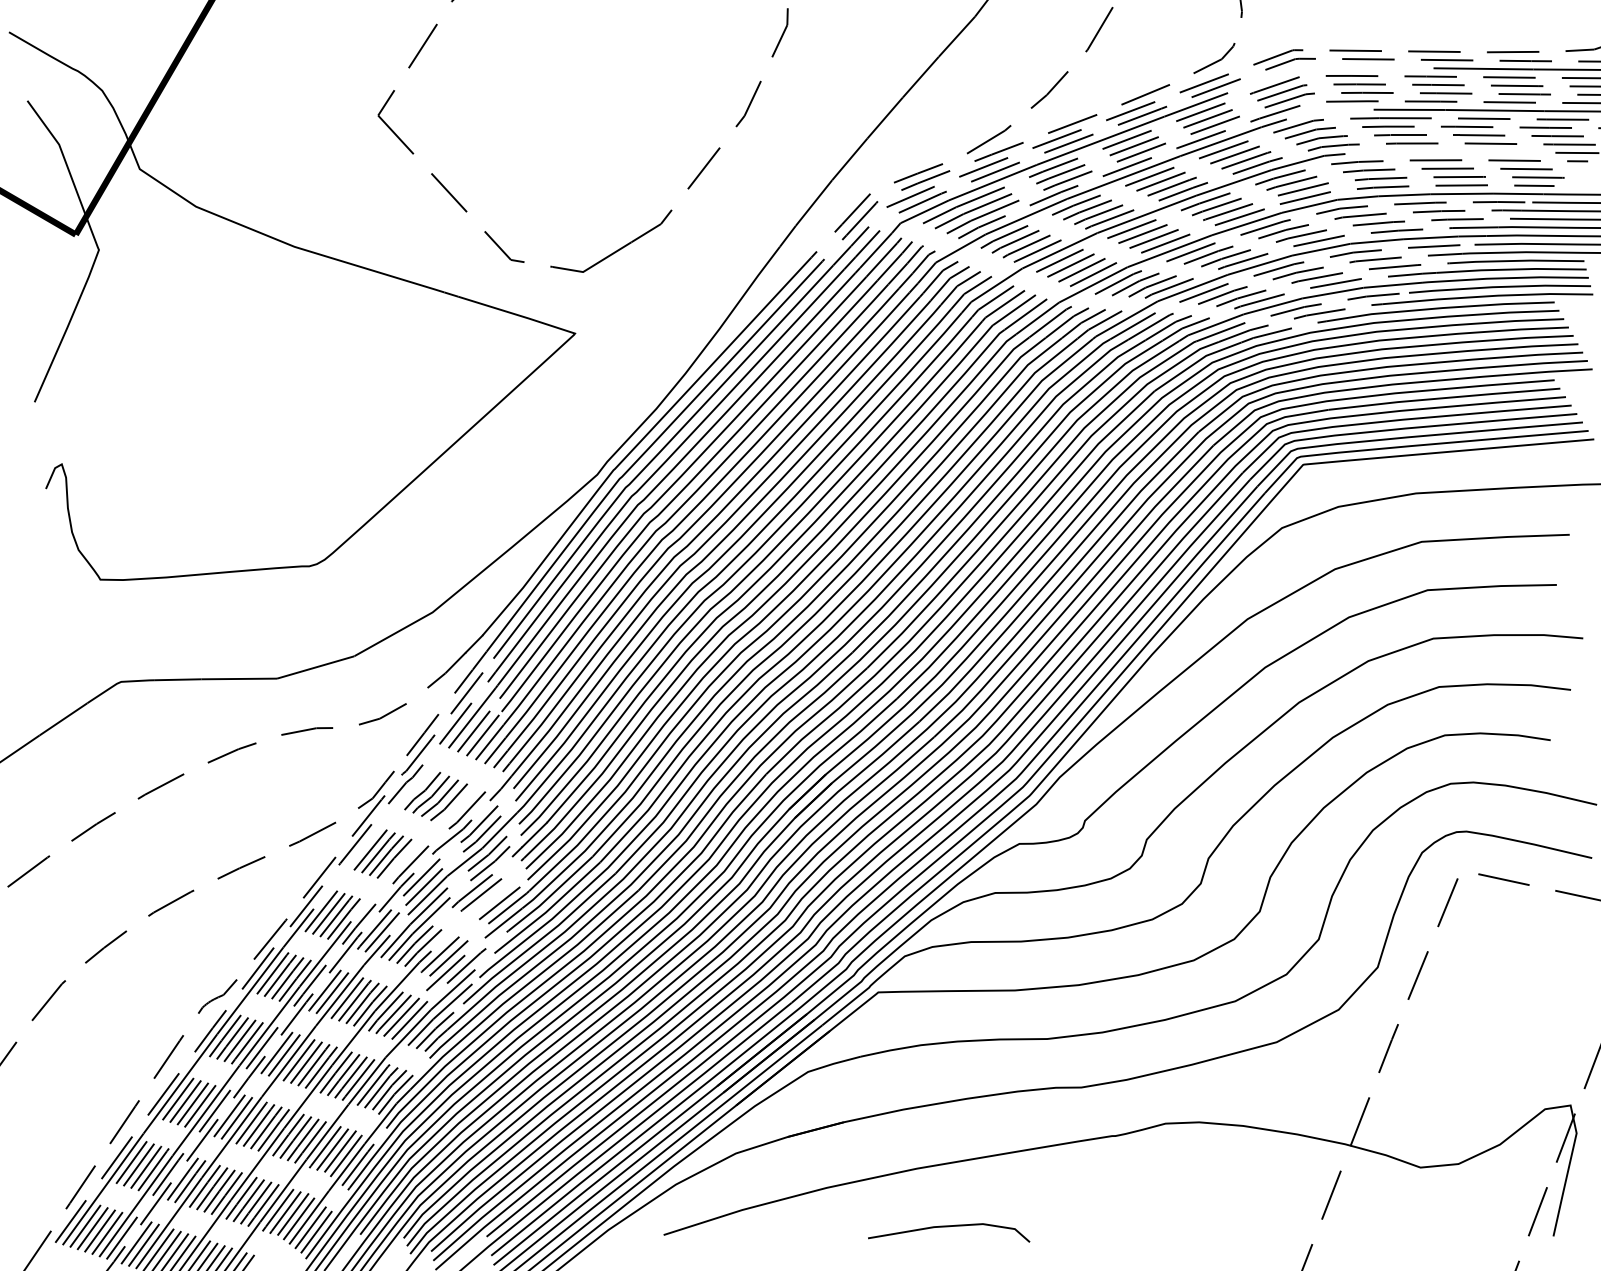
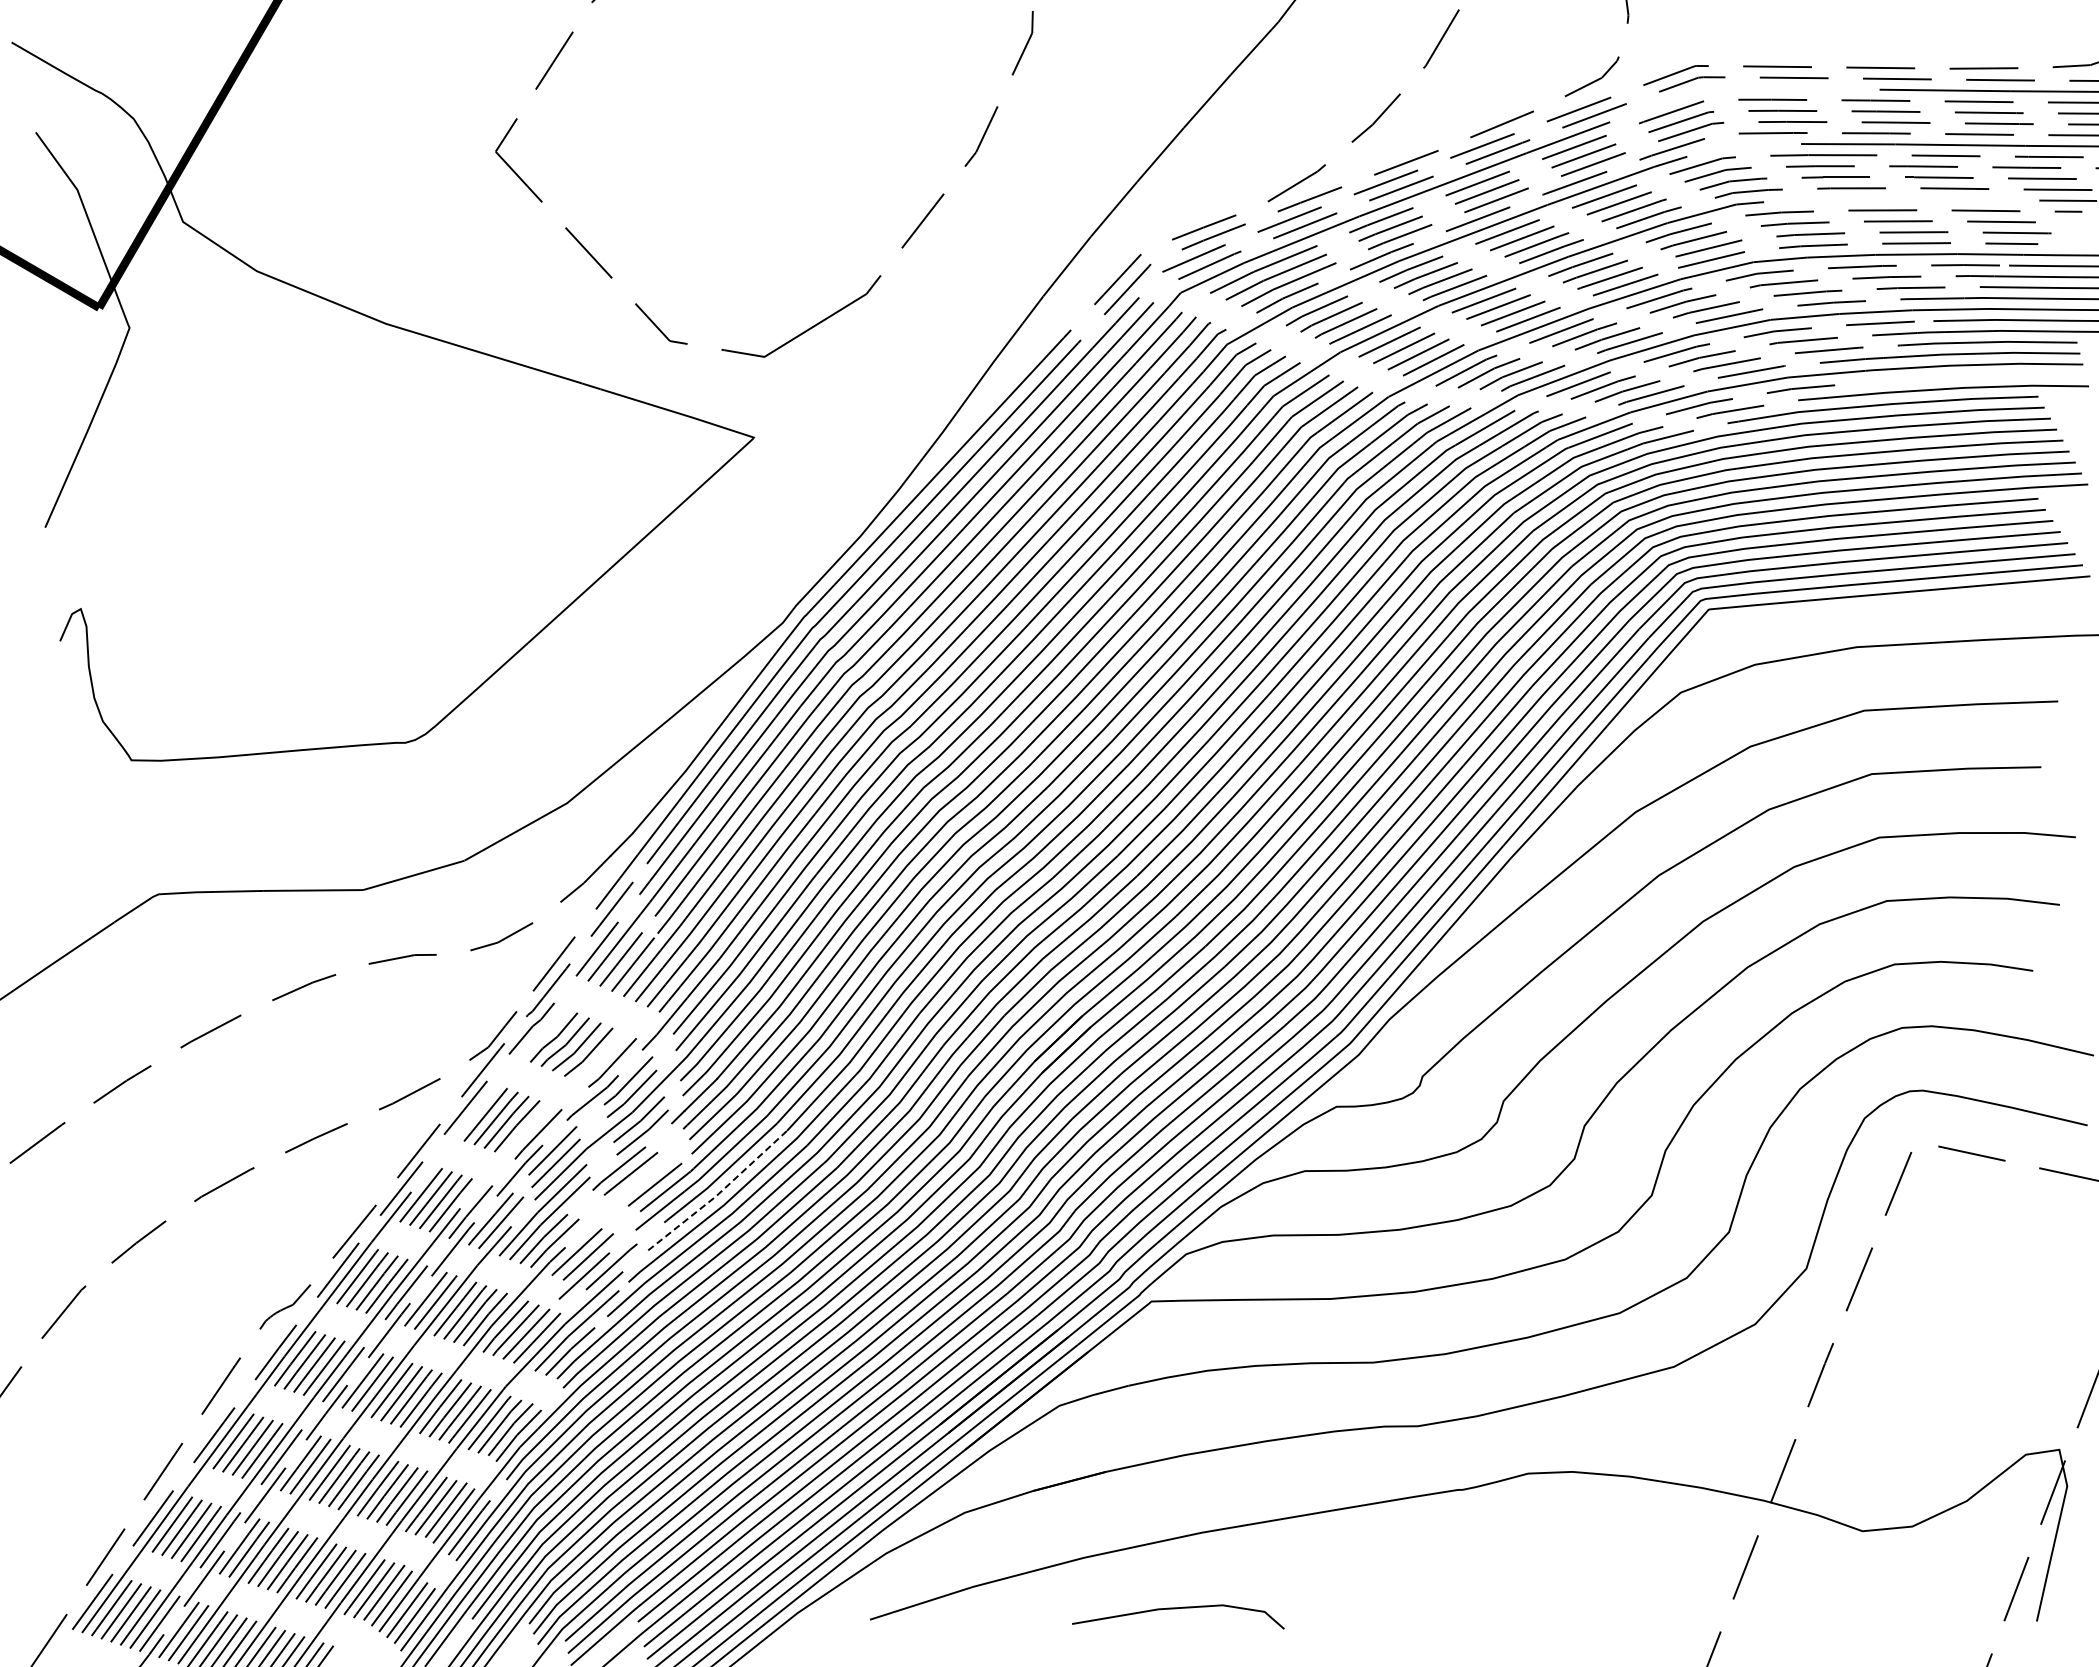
line: (1499, 287) -> (1966, 377), removed
line: (548, 910) -> (719, 1193), solid -> dashed
line: (947, 1227) -> (1176, 1609), moved

